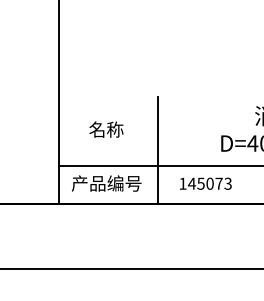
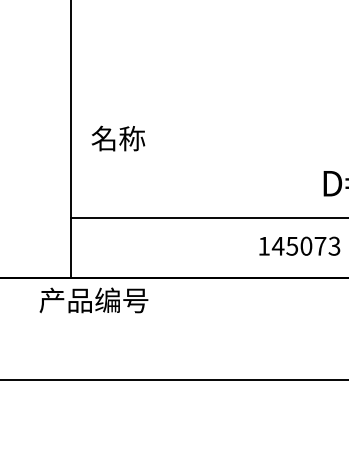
text: (106, 129) -> (118, 138), moved
line: (157, 150) -> (224, 194), removed
text: (106, 183) -> (93, 300), moved

